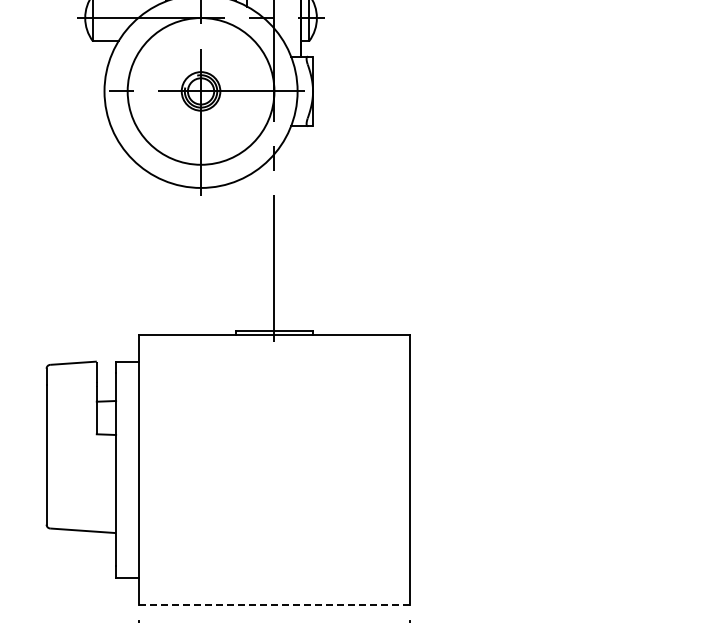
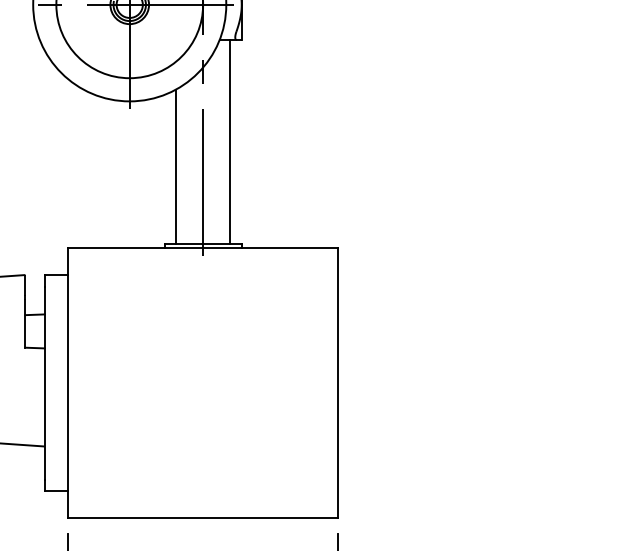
line: (301, 228) -> (230, 141), added
line: (247, 253) -> (176, 166), added
line: (273, 605) -> (202, 518), dashed -> solid

